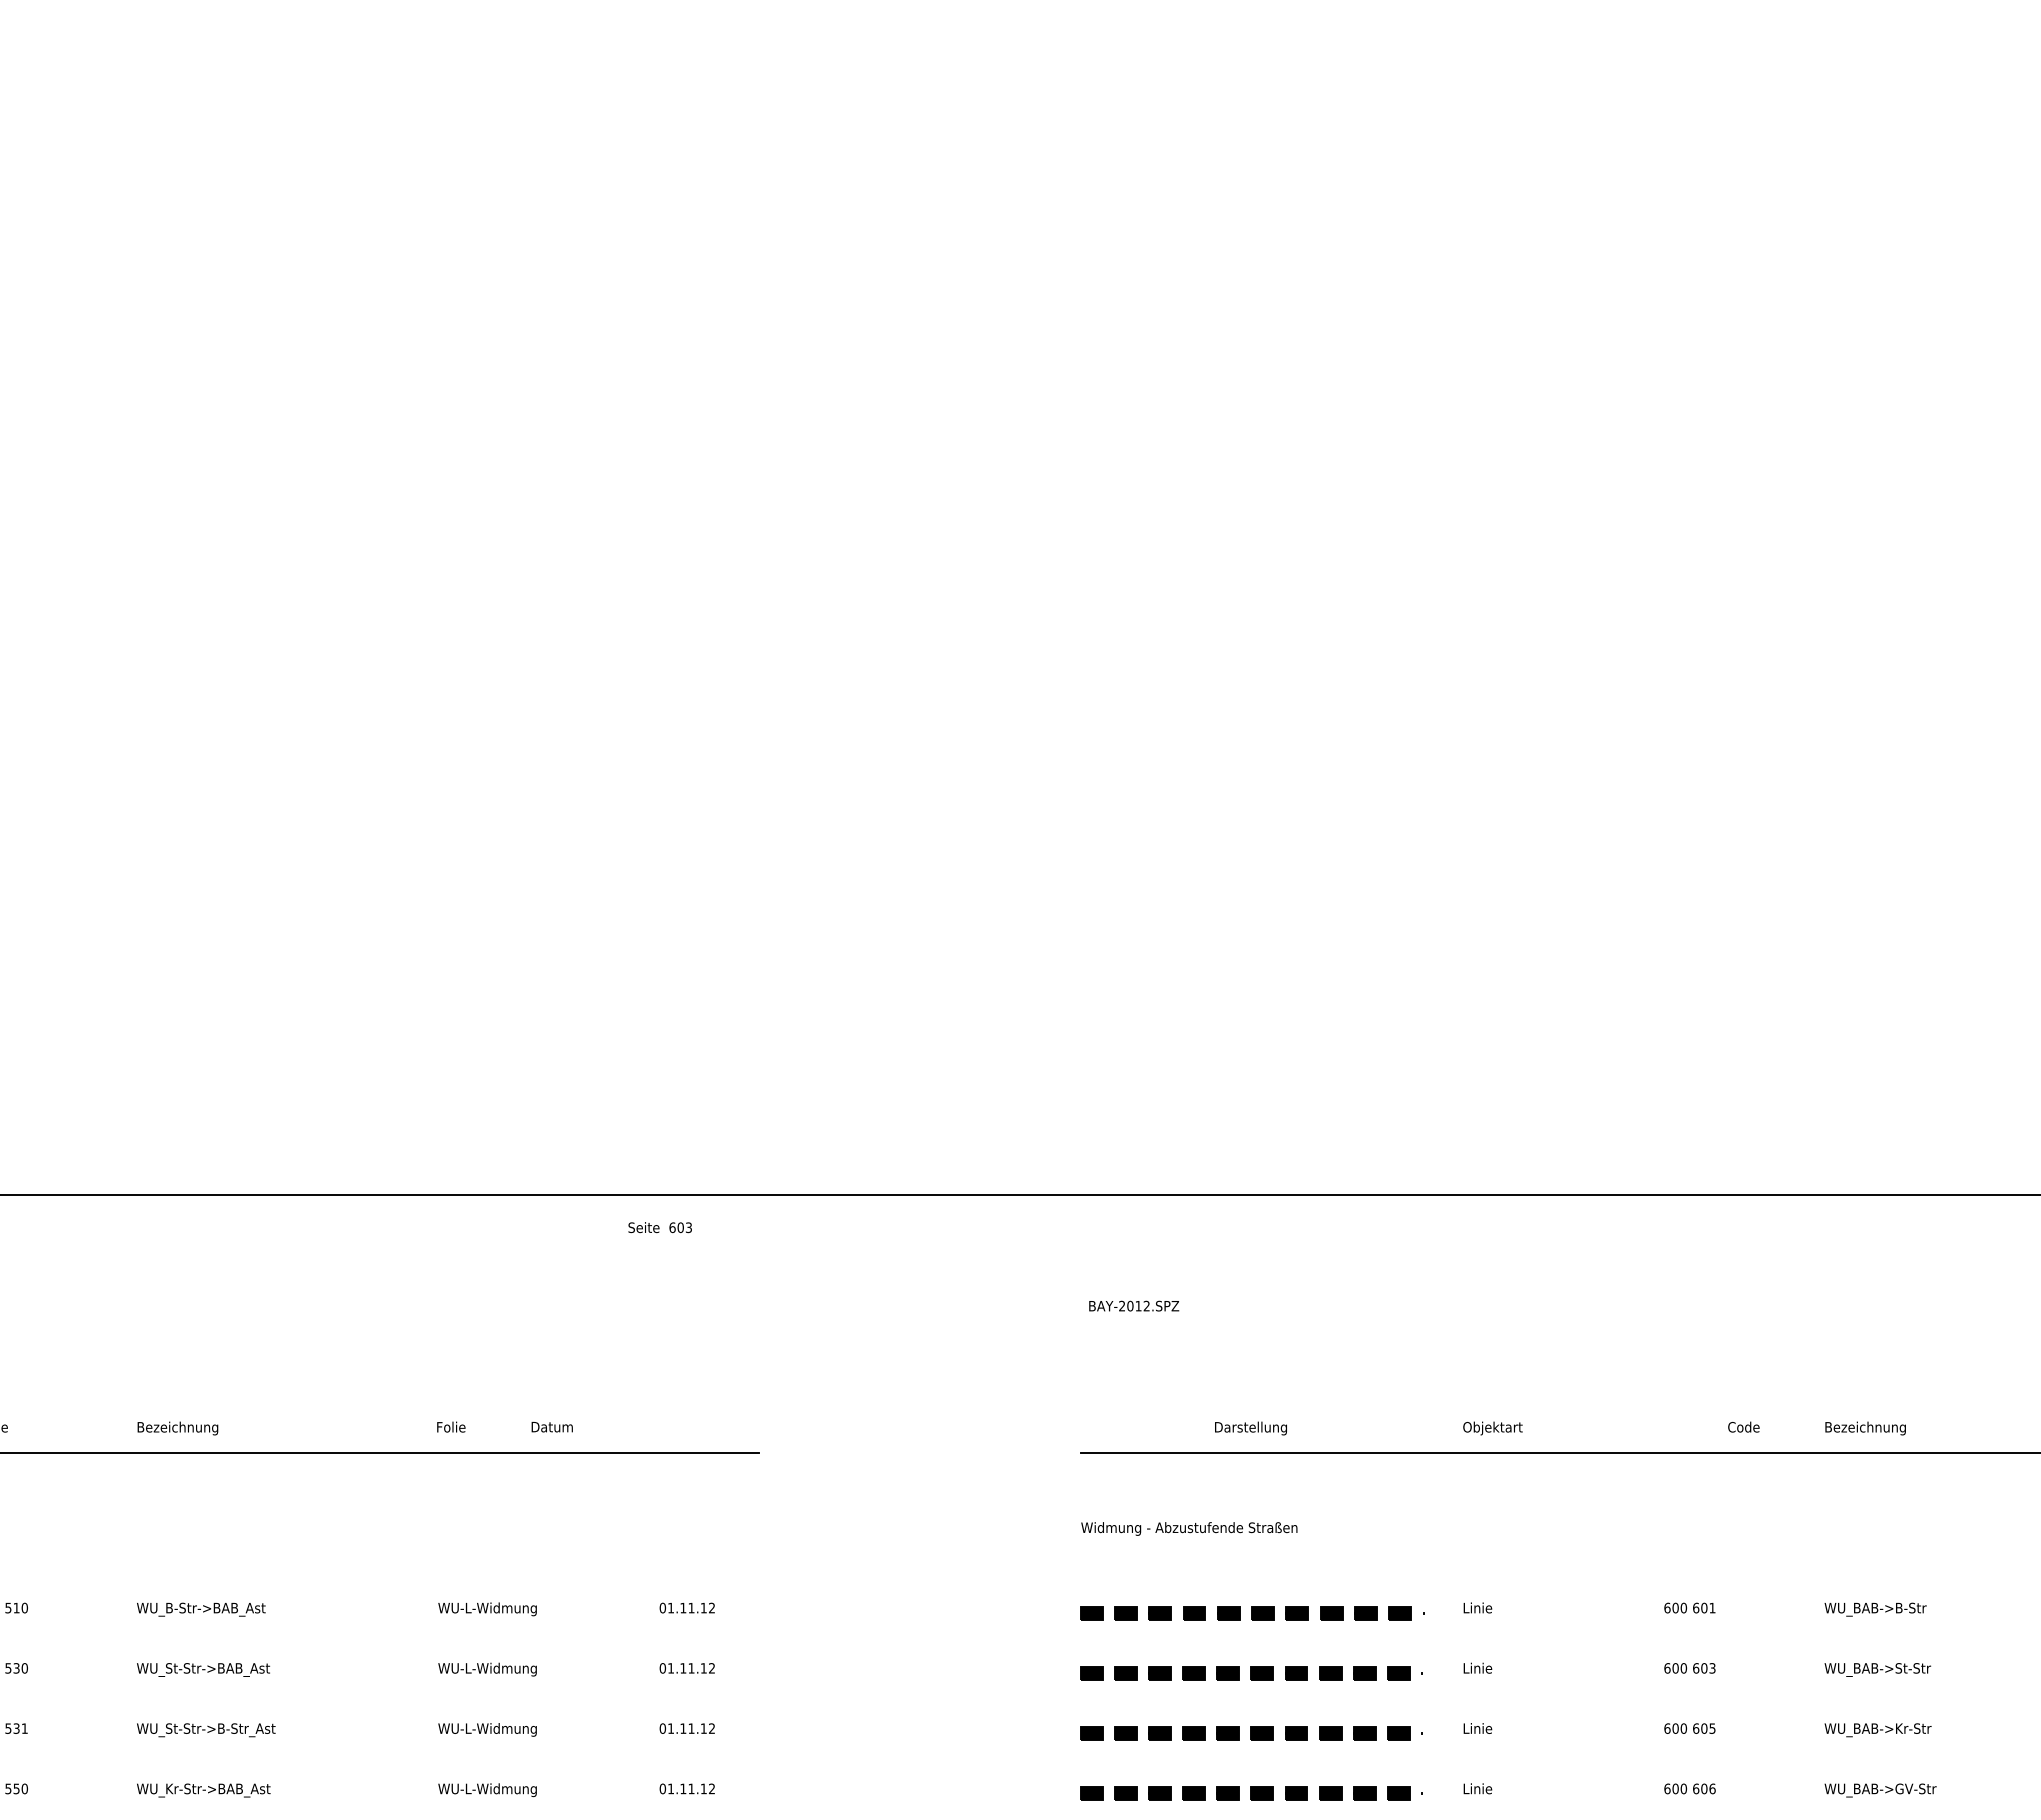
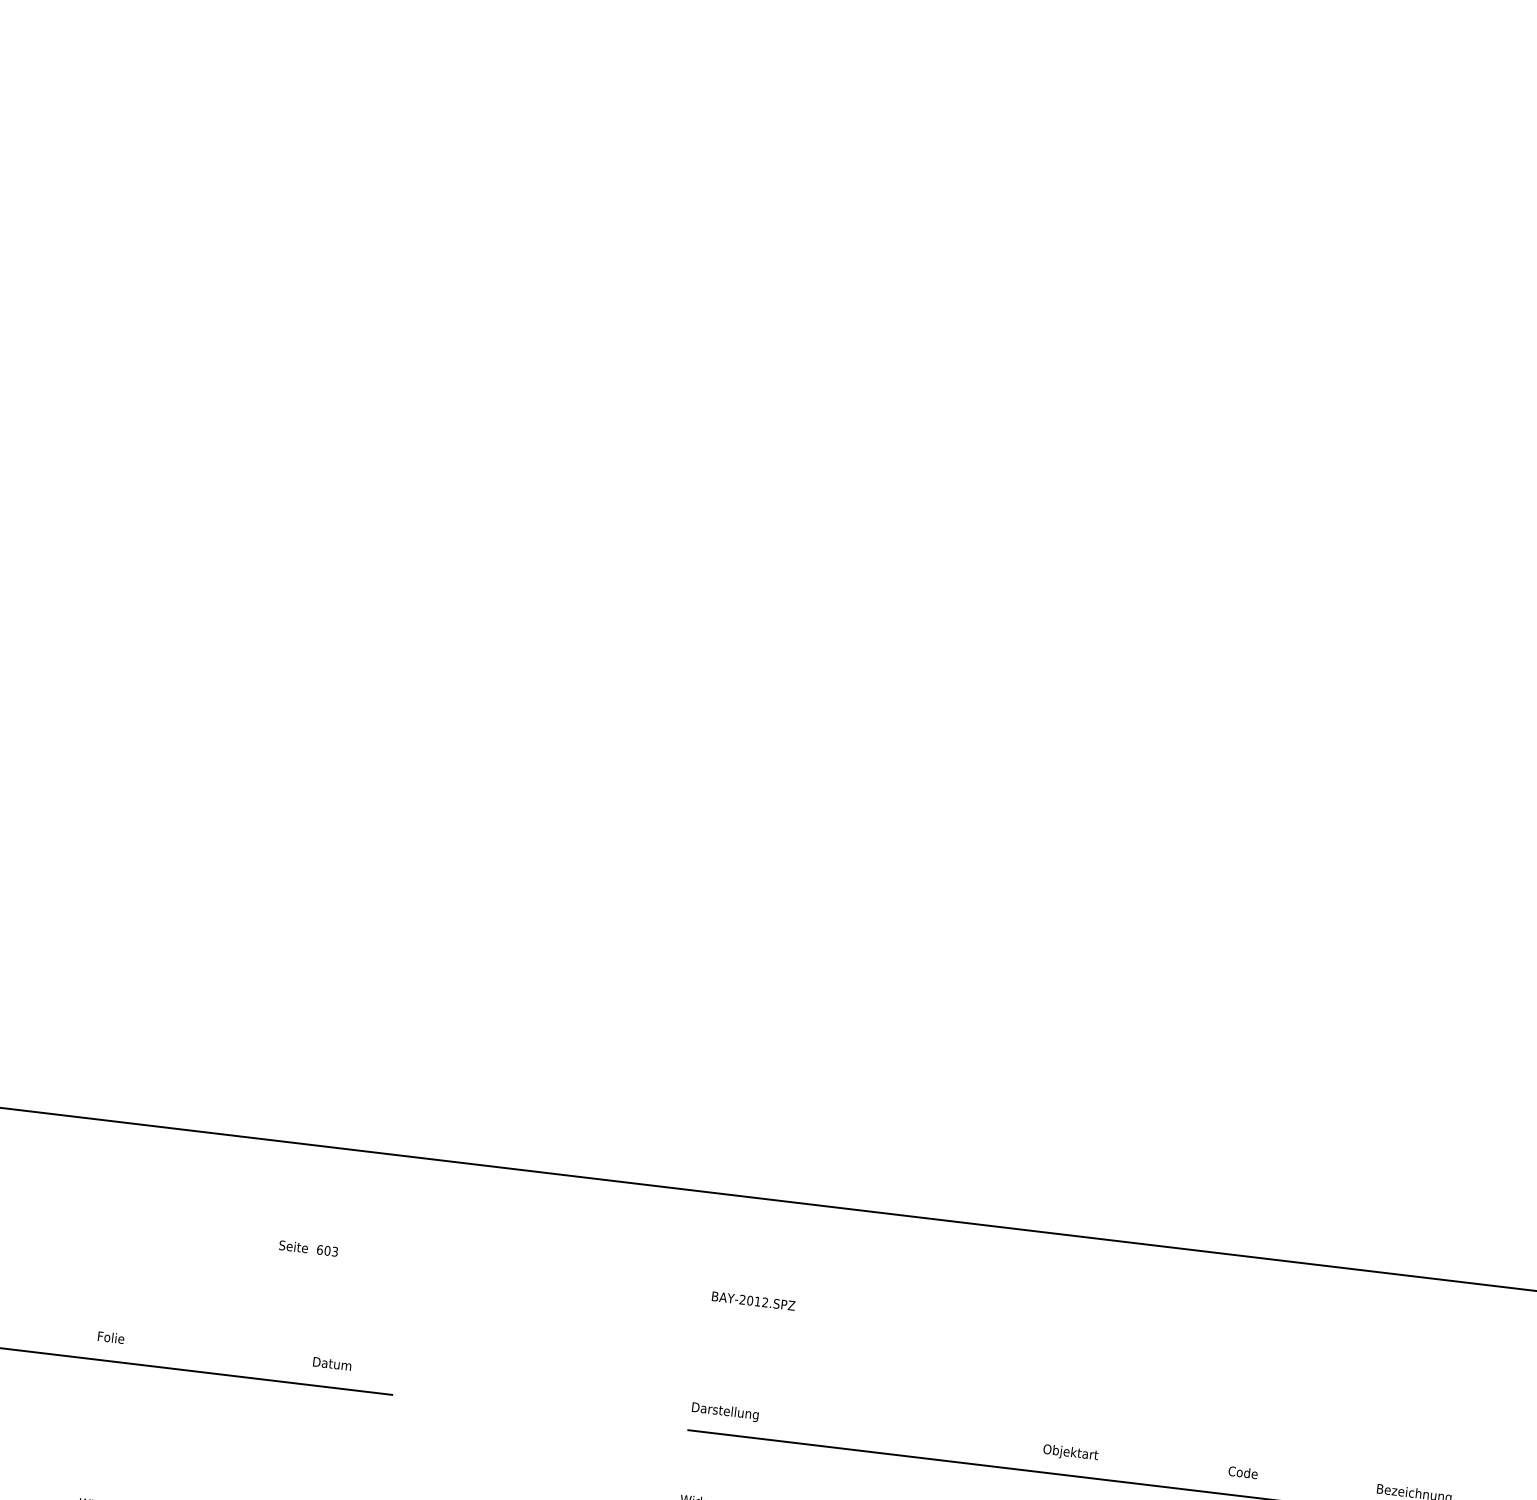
text: (659, 1227) -> (308, 1248), moved
text: (1743, 1426) -> (1242, 1471), moved
text: (551, 1427) -> (331, 1364), moved
text: (1250, 1428) -> (724, 1412), moved

